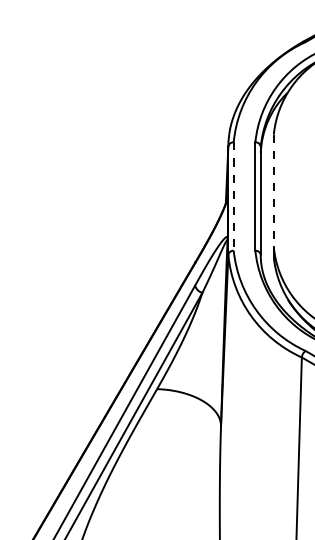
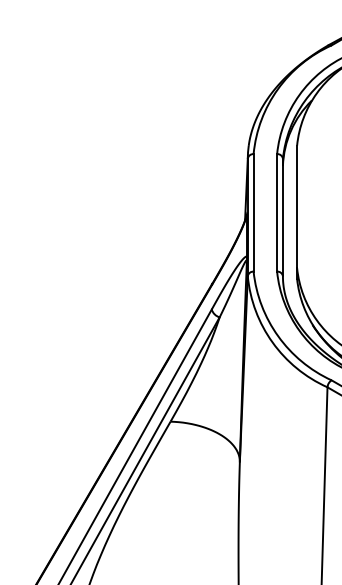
line: (274, 191) -> (297, 207), dashed -> solid
line: (233, 196) -> (253, 212), dashed -> solid

